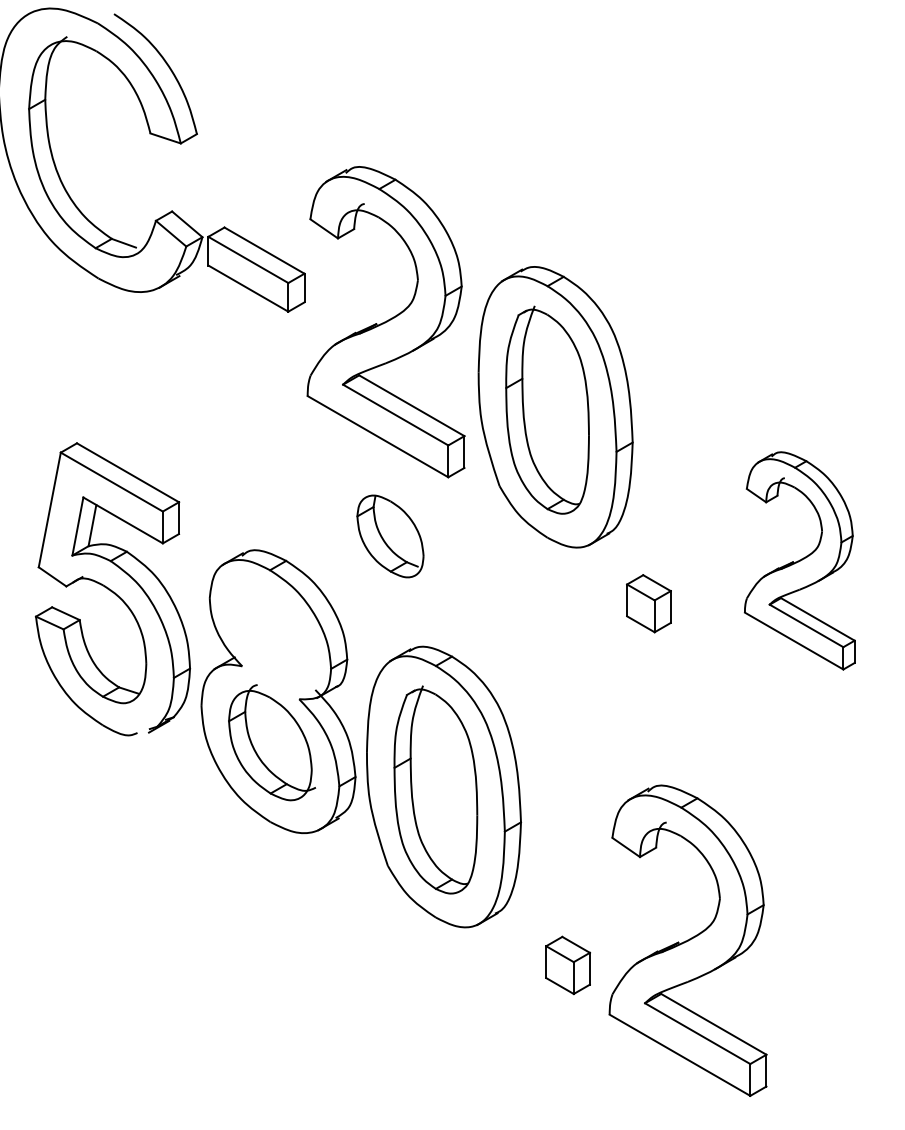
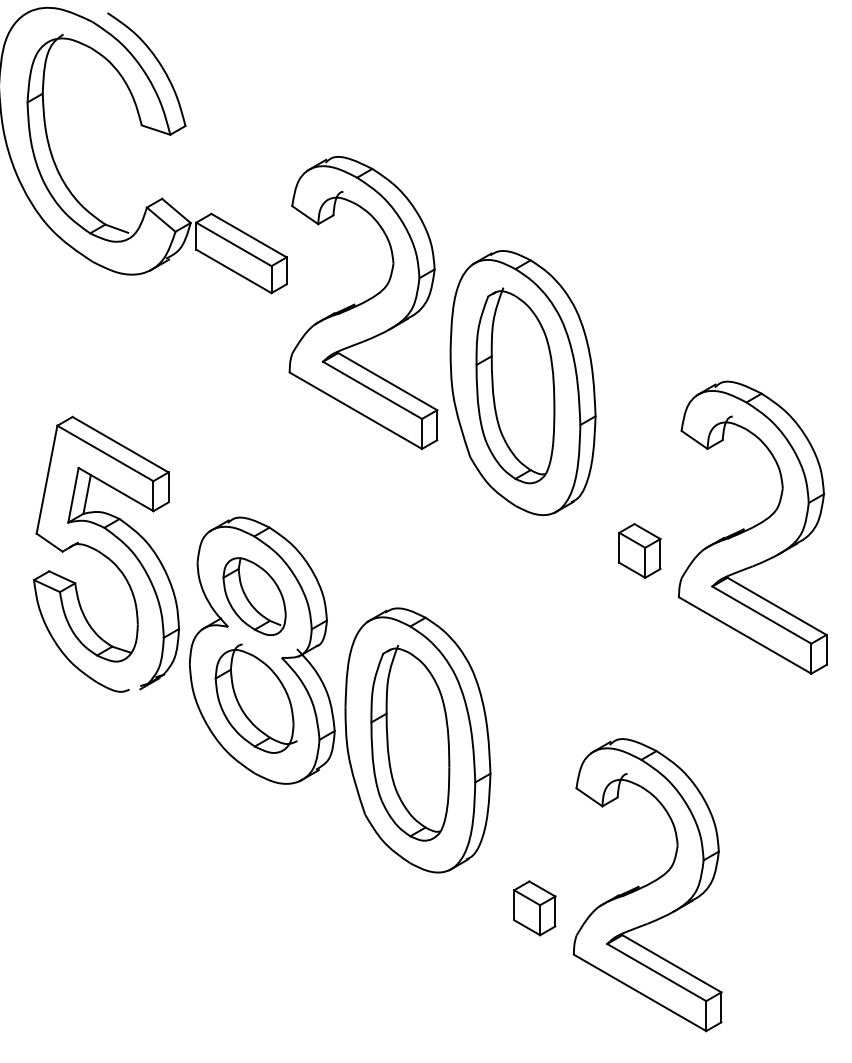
part: (390, 536) -> (254, 596), moved
part: (799, 560) -> (752, 527), size x1.43
part: (648, 603) -> (639, 550), moved

